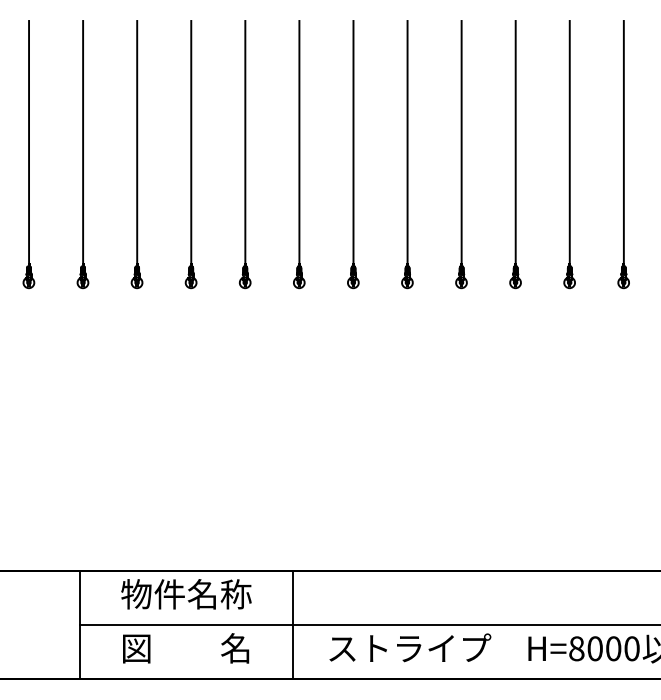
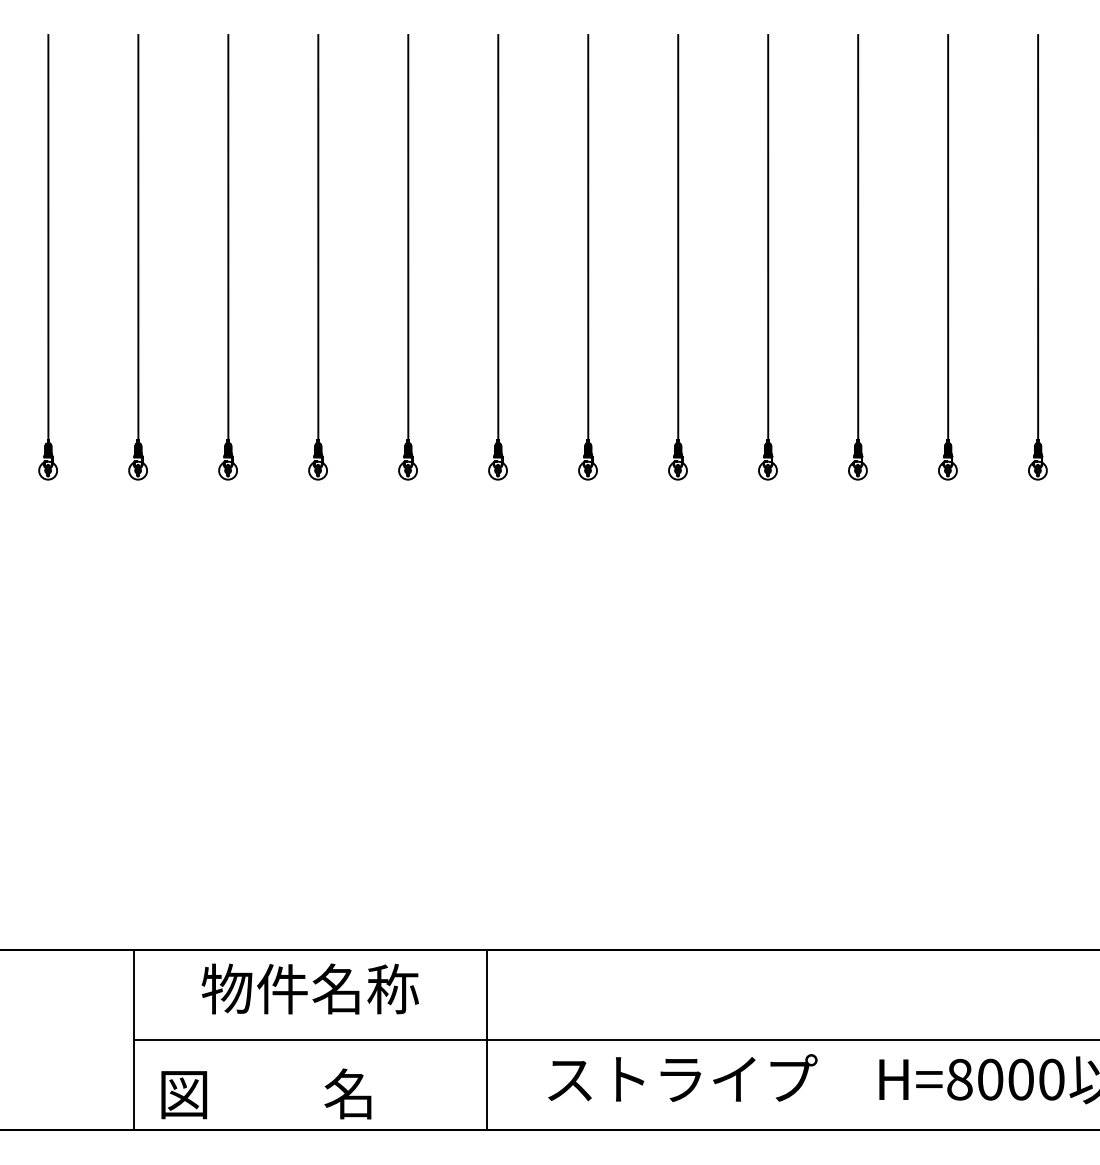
text: (186, 648) -> (267, 1094), moved

